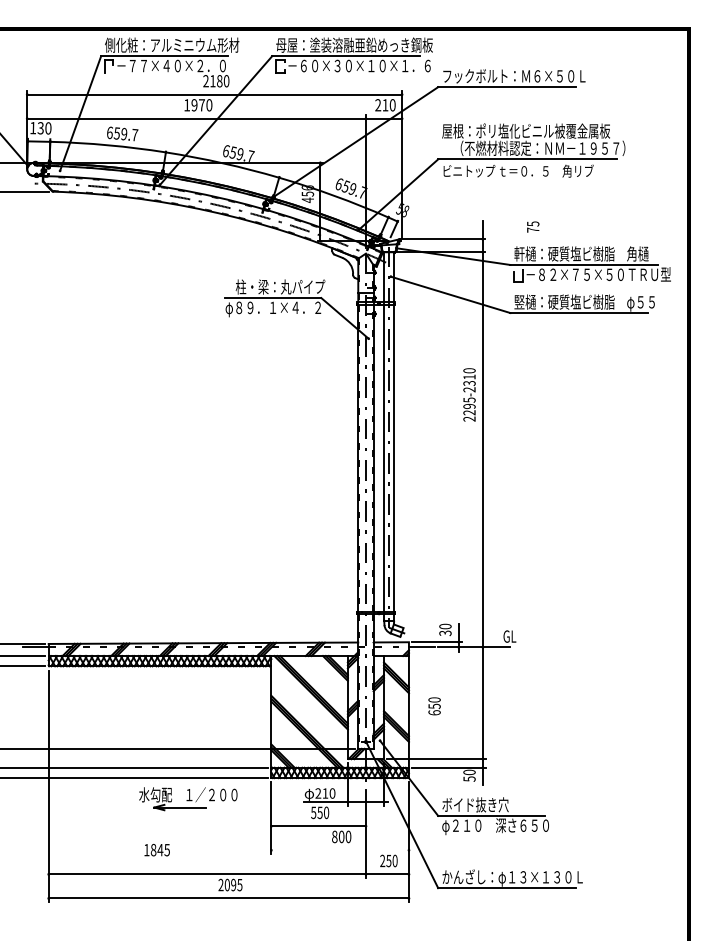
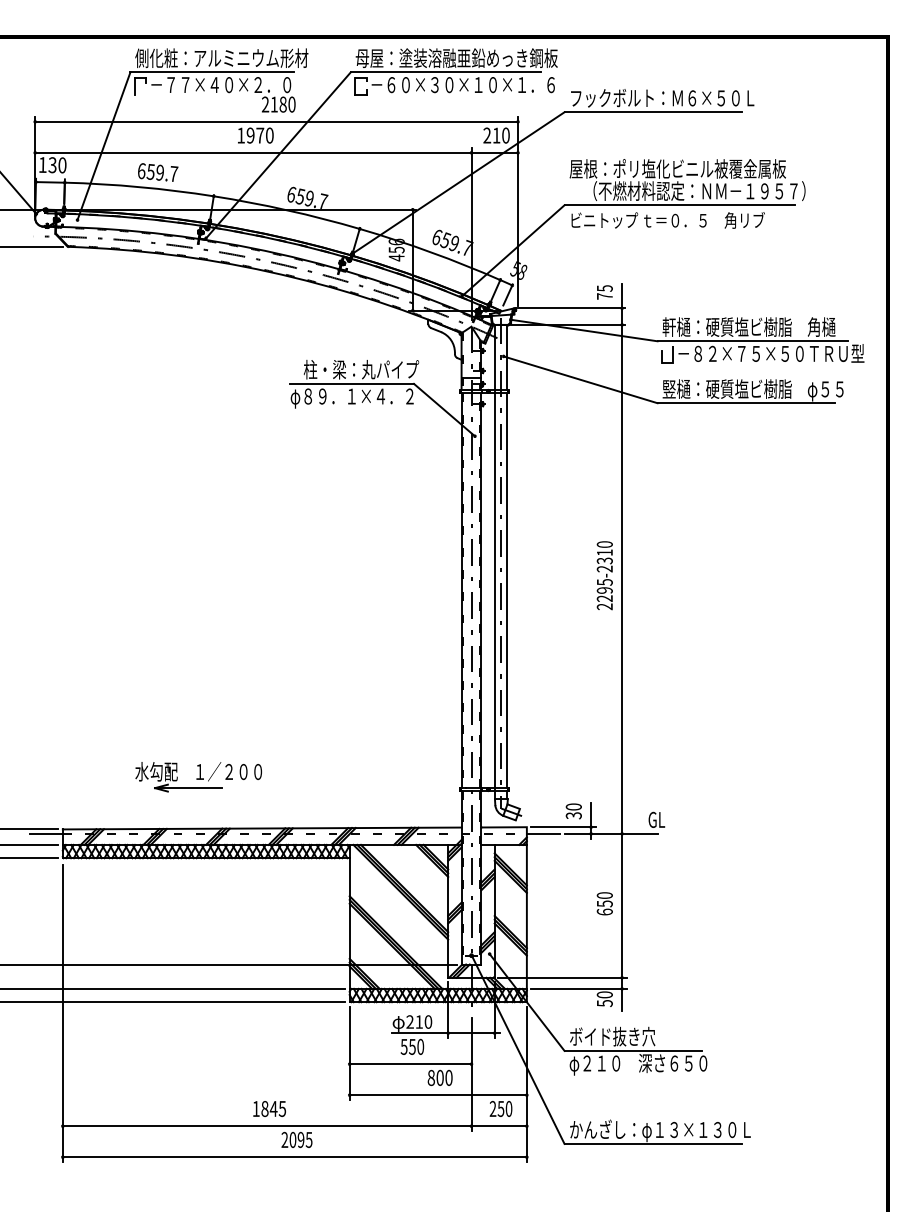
text: (532, 227) -> (604, 292), moved
text: (469, 394) -> (604, 575), moved
text: (434, 706) -> (604, 903), moved
part: (188, 799) -> (198, 777), moved
text: (157, 849) -> (269, 1108), moved
line: (339, 850) -> (437, 1095), added

